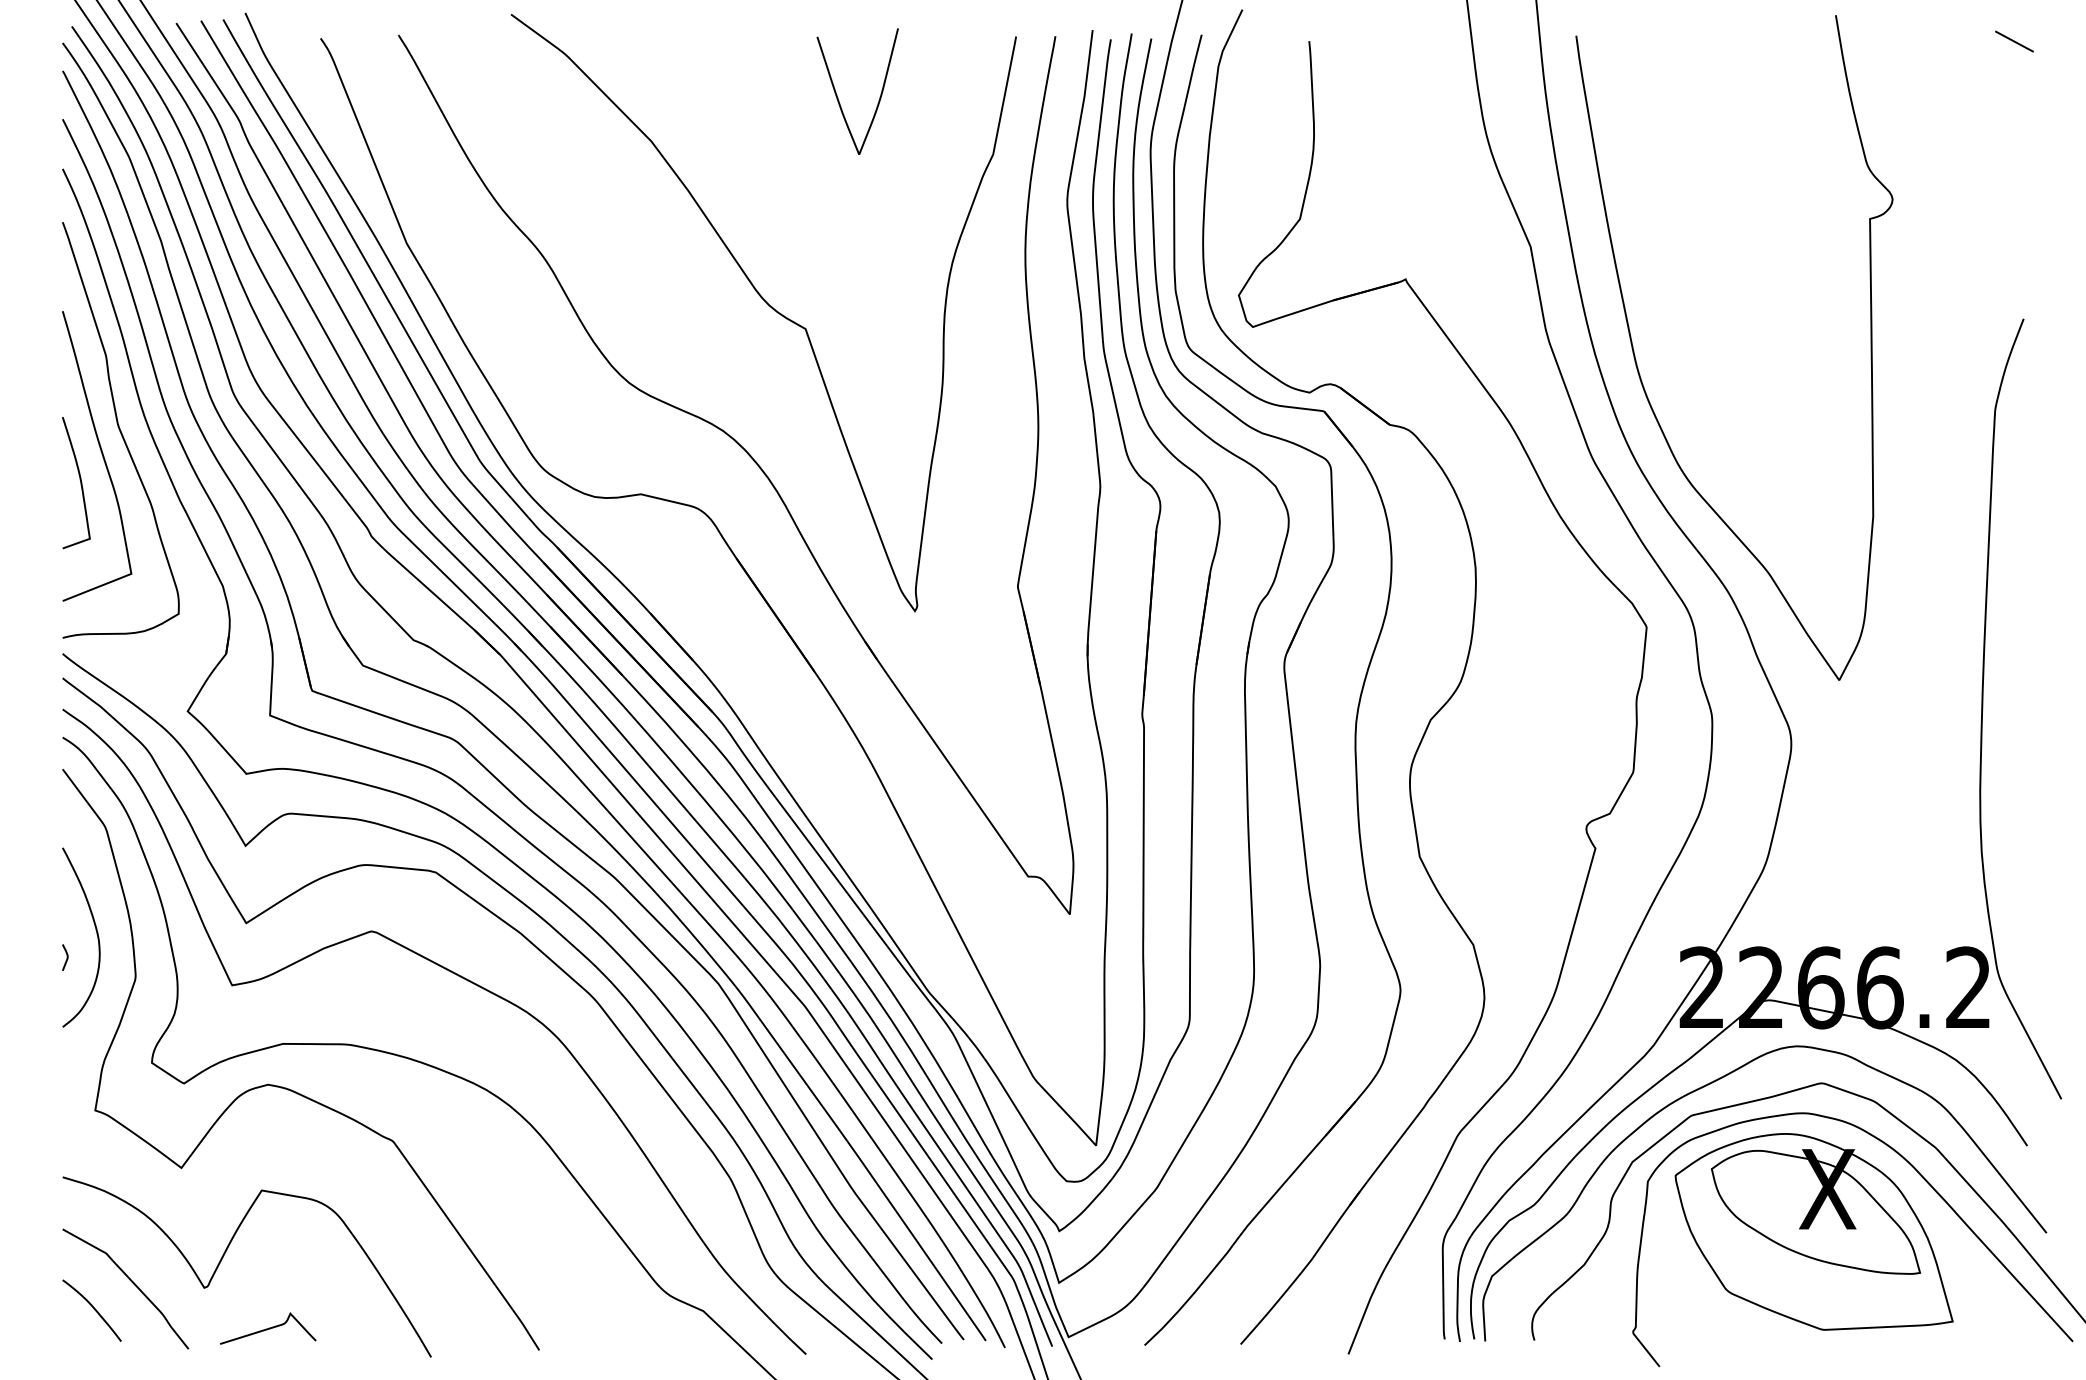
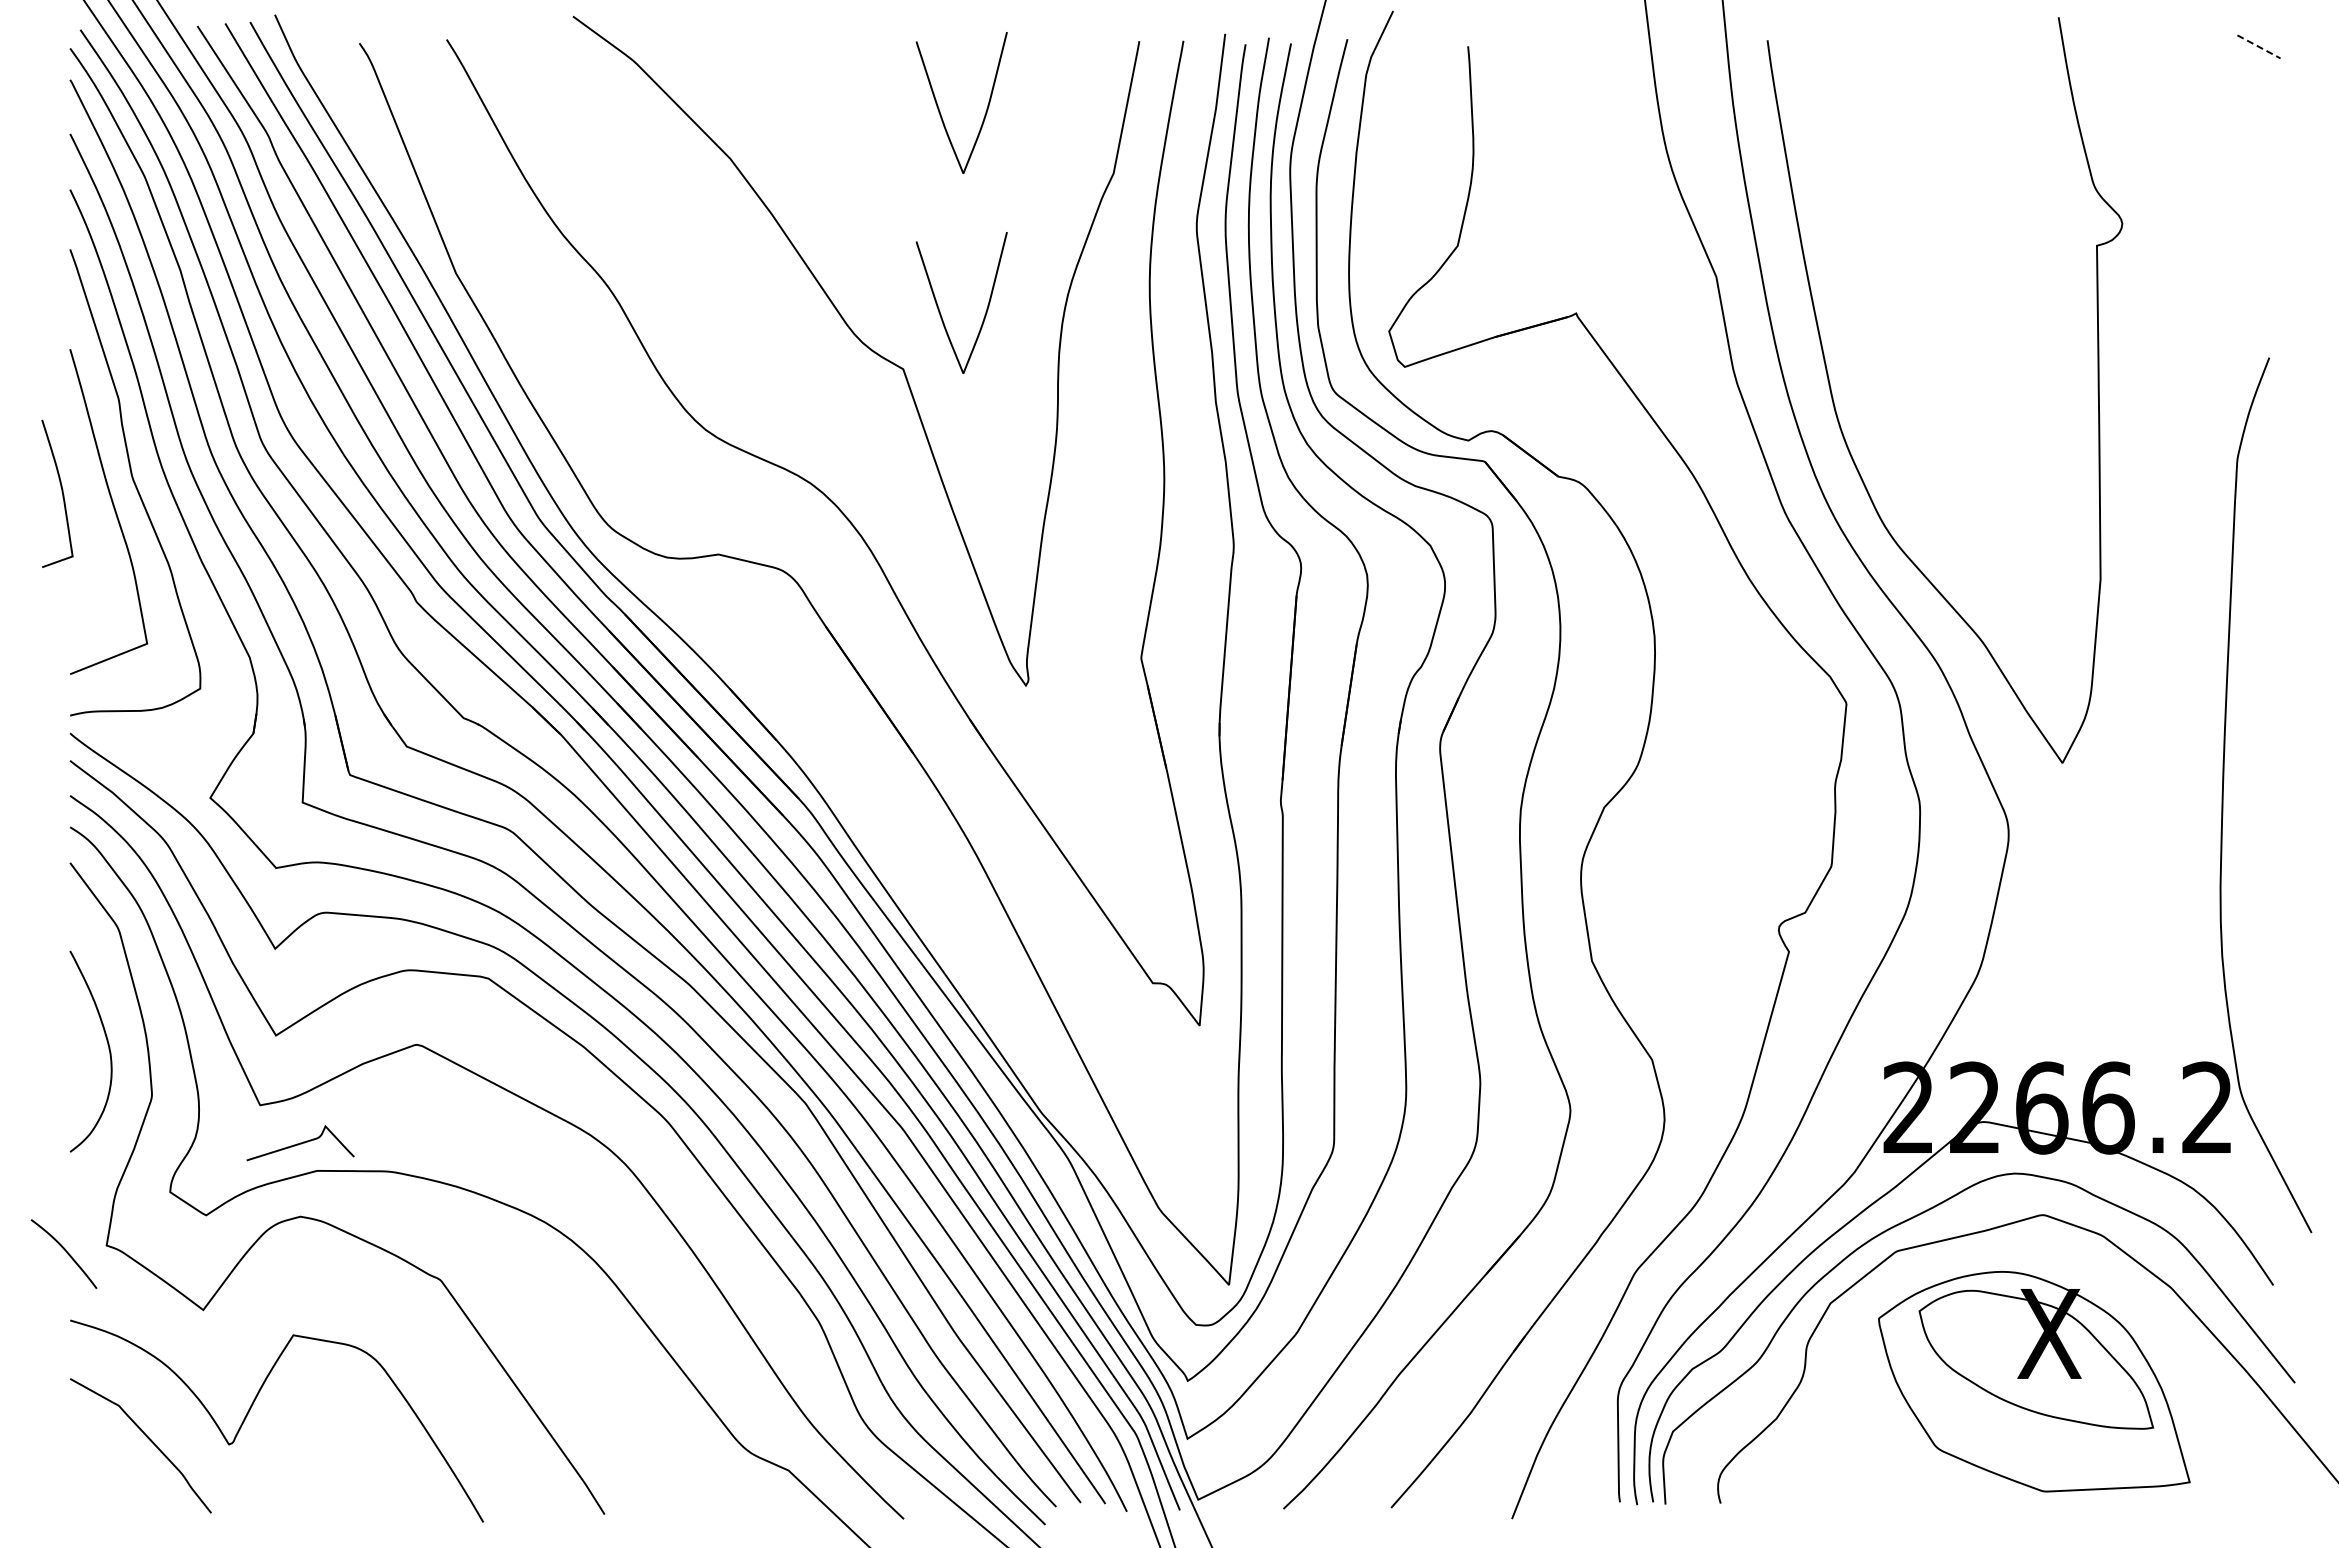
line: (2014, 42) -> (2259, 47), solid -> dashed
curve: (837, 274) -> (939, 308), added
curve: (79, 481) -> (61, 492), moved
curve: (66, 957) -> (74, 1074), removed
curve: (1923, 1179) -> (2157, 1323), removed
curve: (93, 1308) -> (65, 1251), moved
curve: (268, 1328) -> (300, 1143), moved

